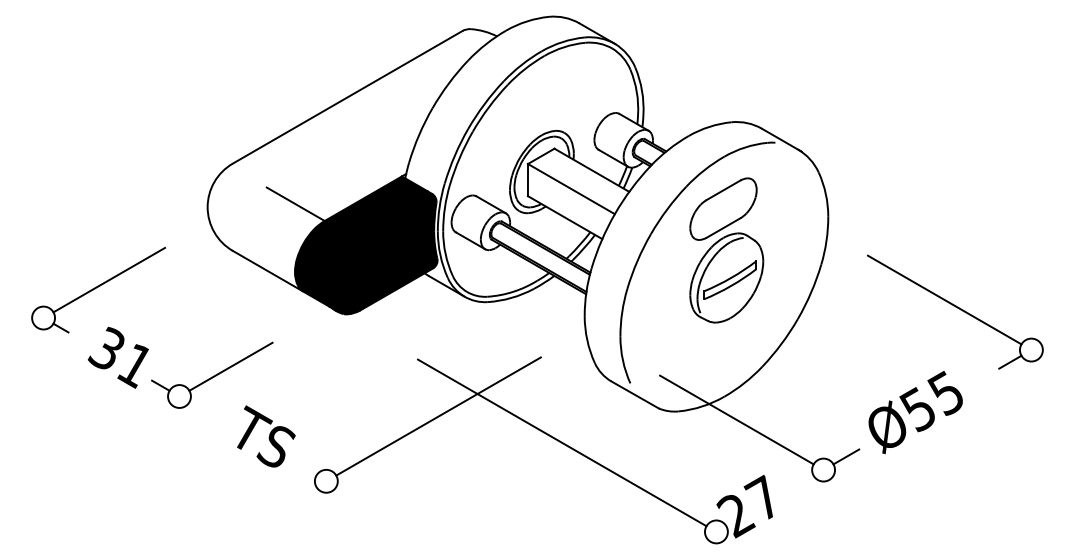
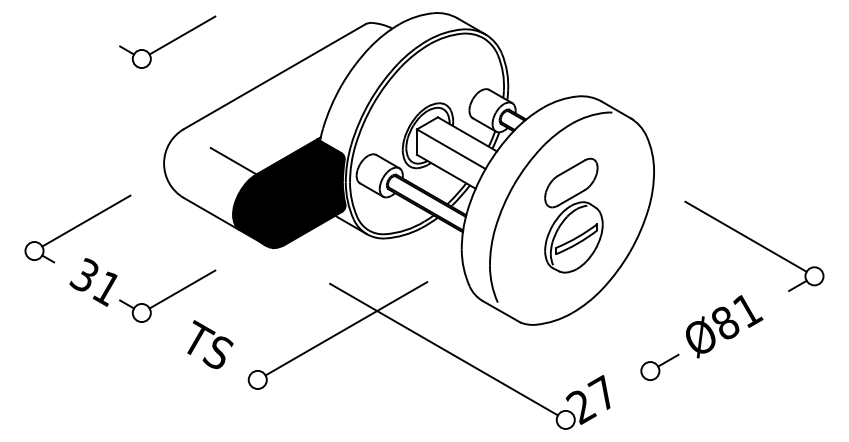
part: (212, 52) -> (167, 41), added
part: (726, 250) -> (573, 215), moved
text: (932, 400) -> (736, 316), Ø55 -> Ø81
line: (736, 419) -> (581, 331), removed

